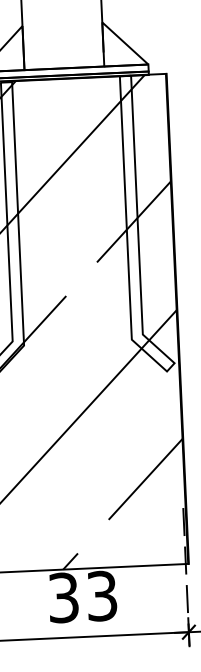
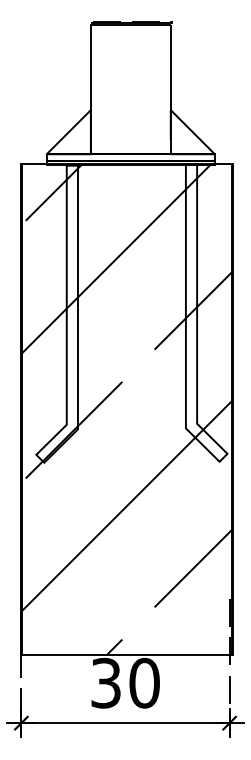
text: (102, 595) -> (144, 682), 33 -> 30

